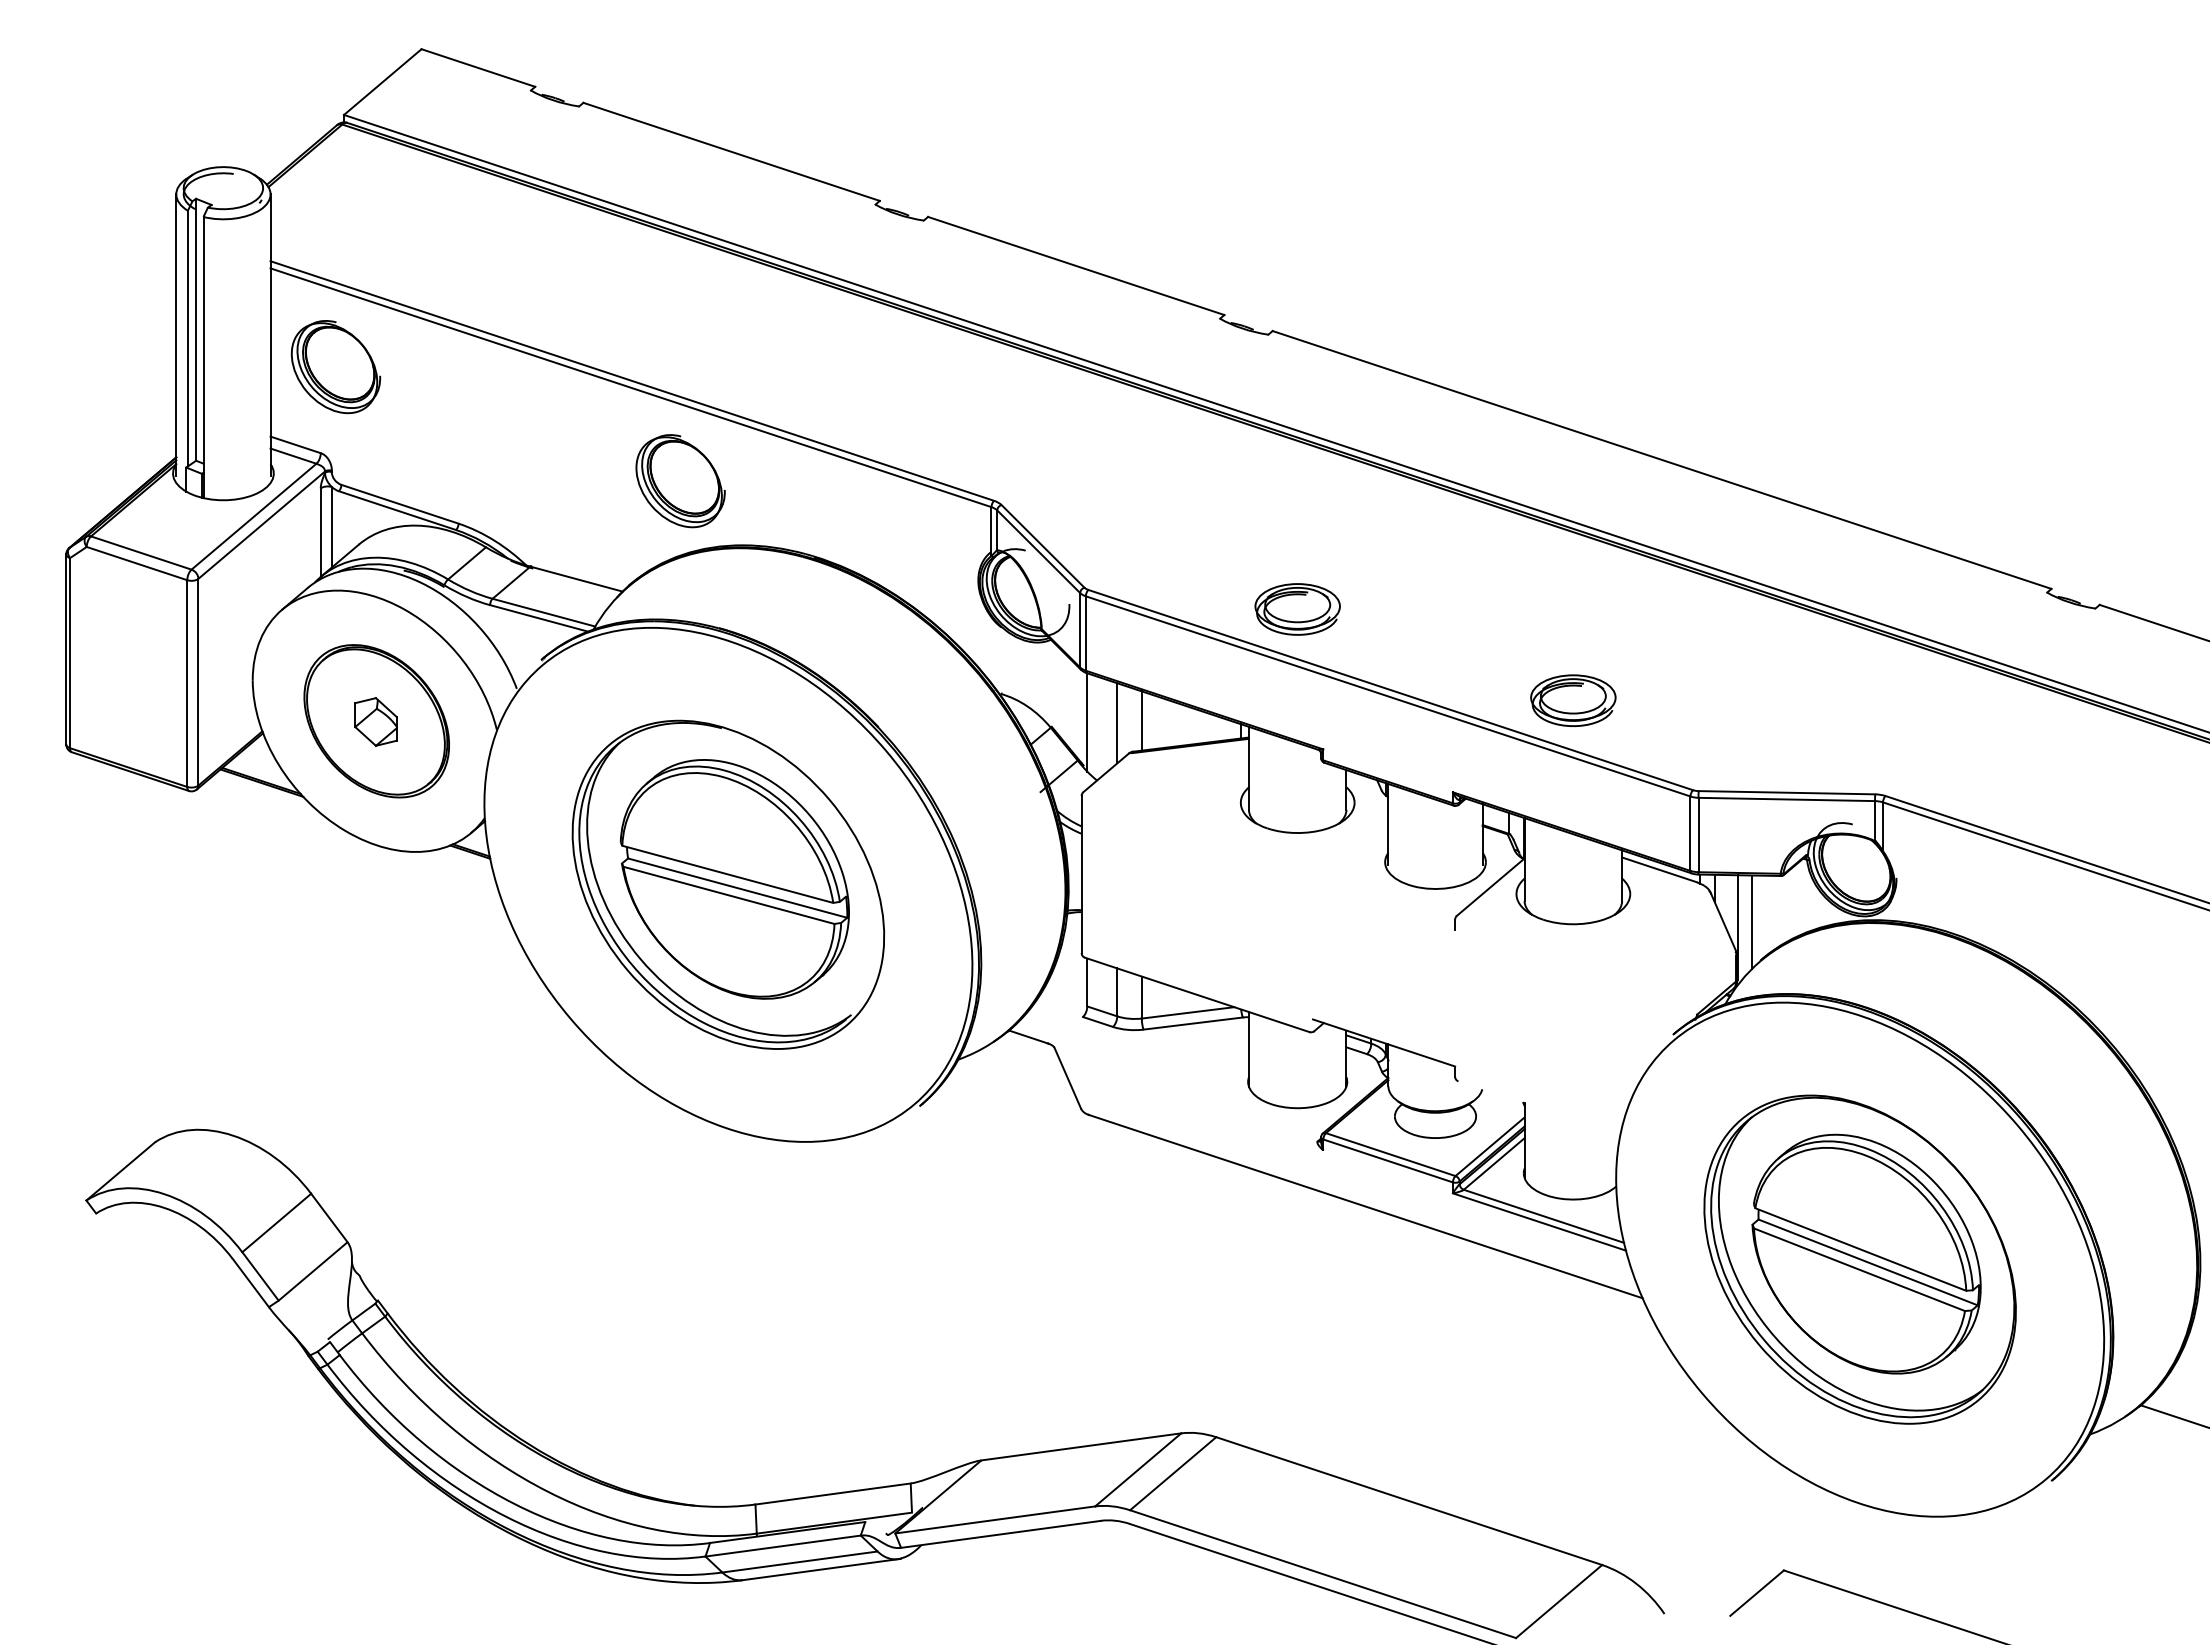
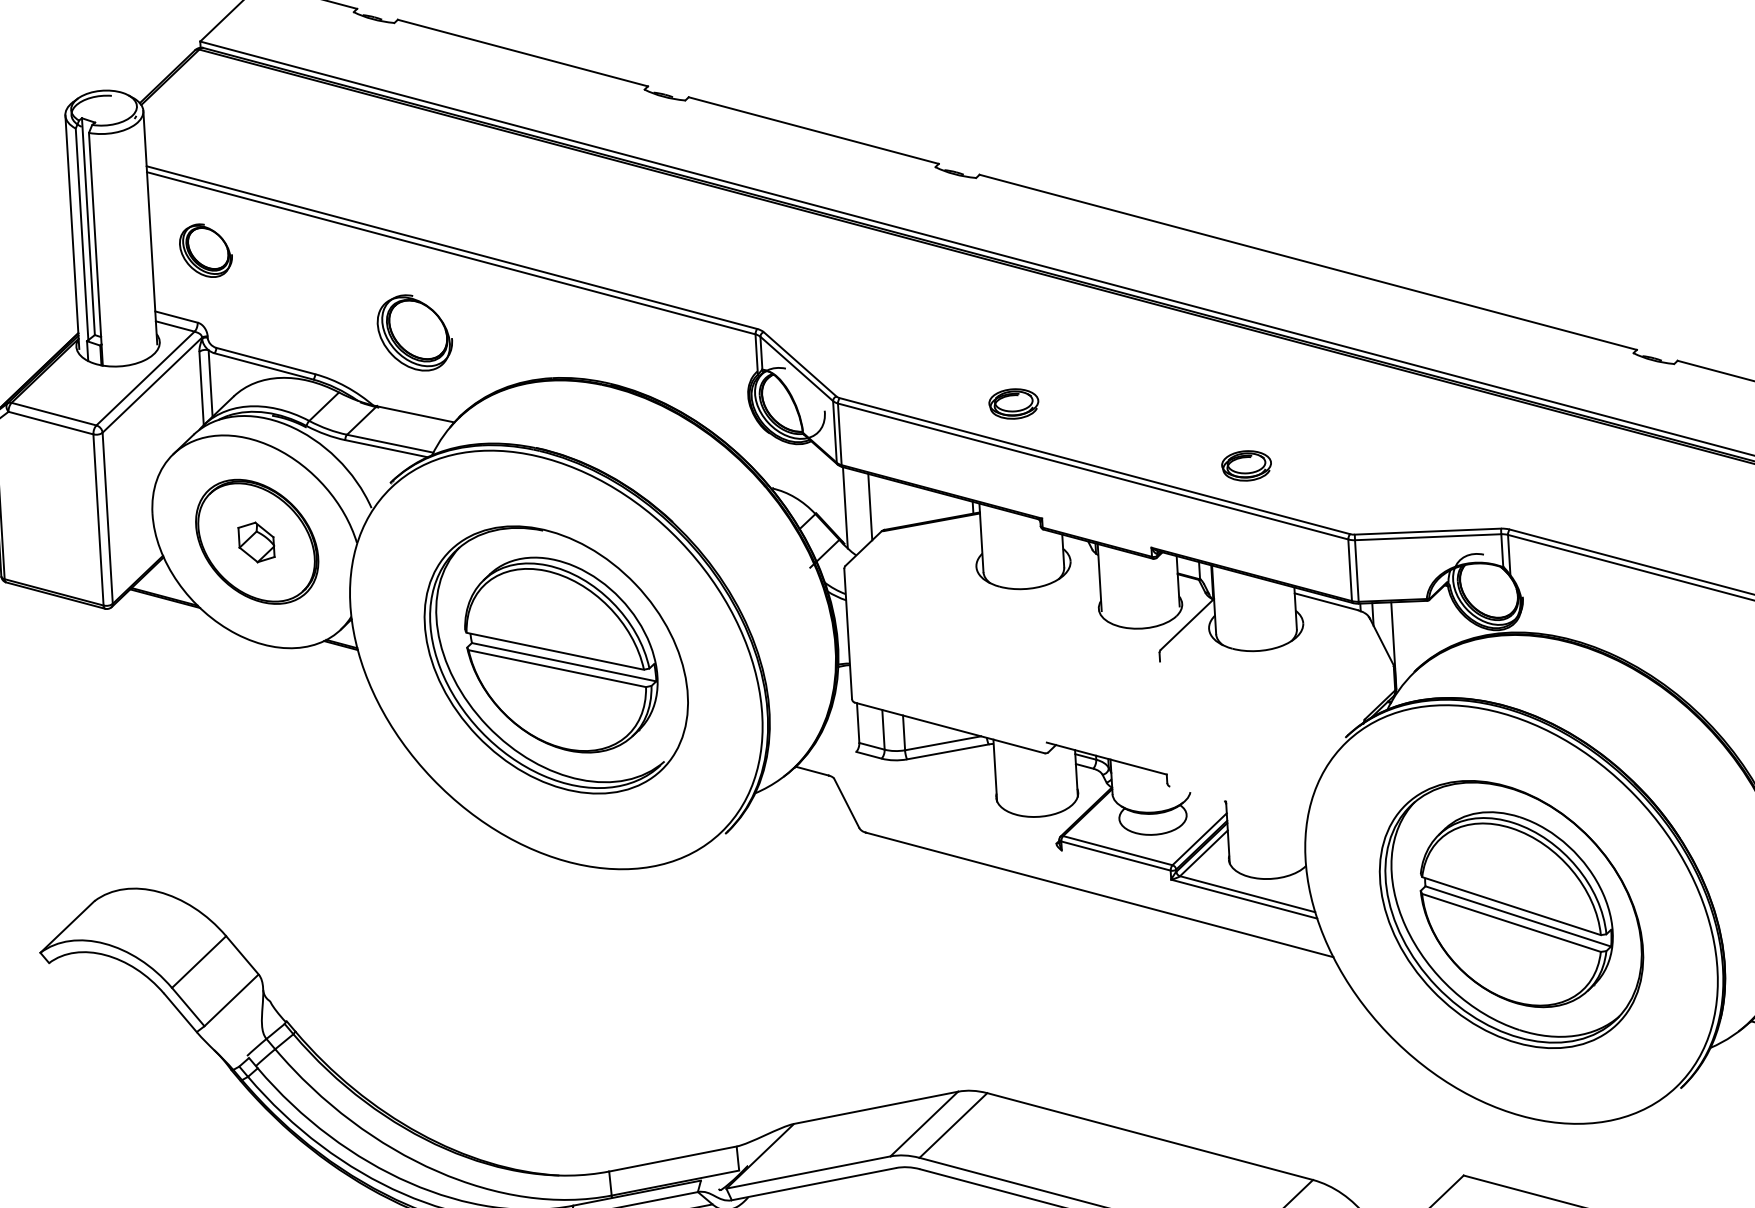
part: (335, 367) -> (205, 251), size x0.7
part: (680, 481) -> (414, 333), moved
part: (1297, 609) -> (1013, 404), size x0.7
part: (1573, 700) -> (1246, 465), size x0.7
line: (1141, 720) -> (890, 503), removed
line: (1752, 921) -> (1405, 639), removed

